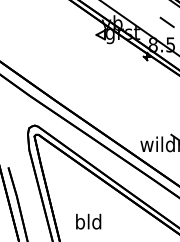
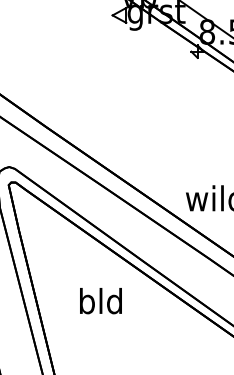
text: (88, 221) -> (100, 300), moved

